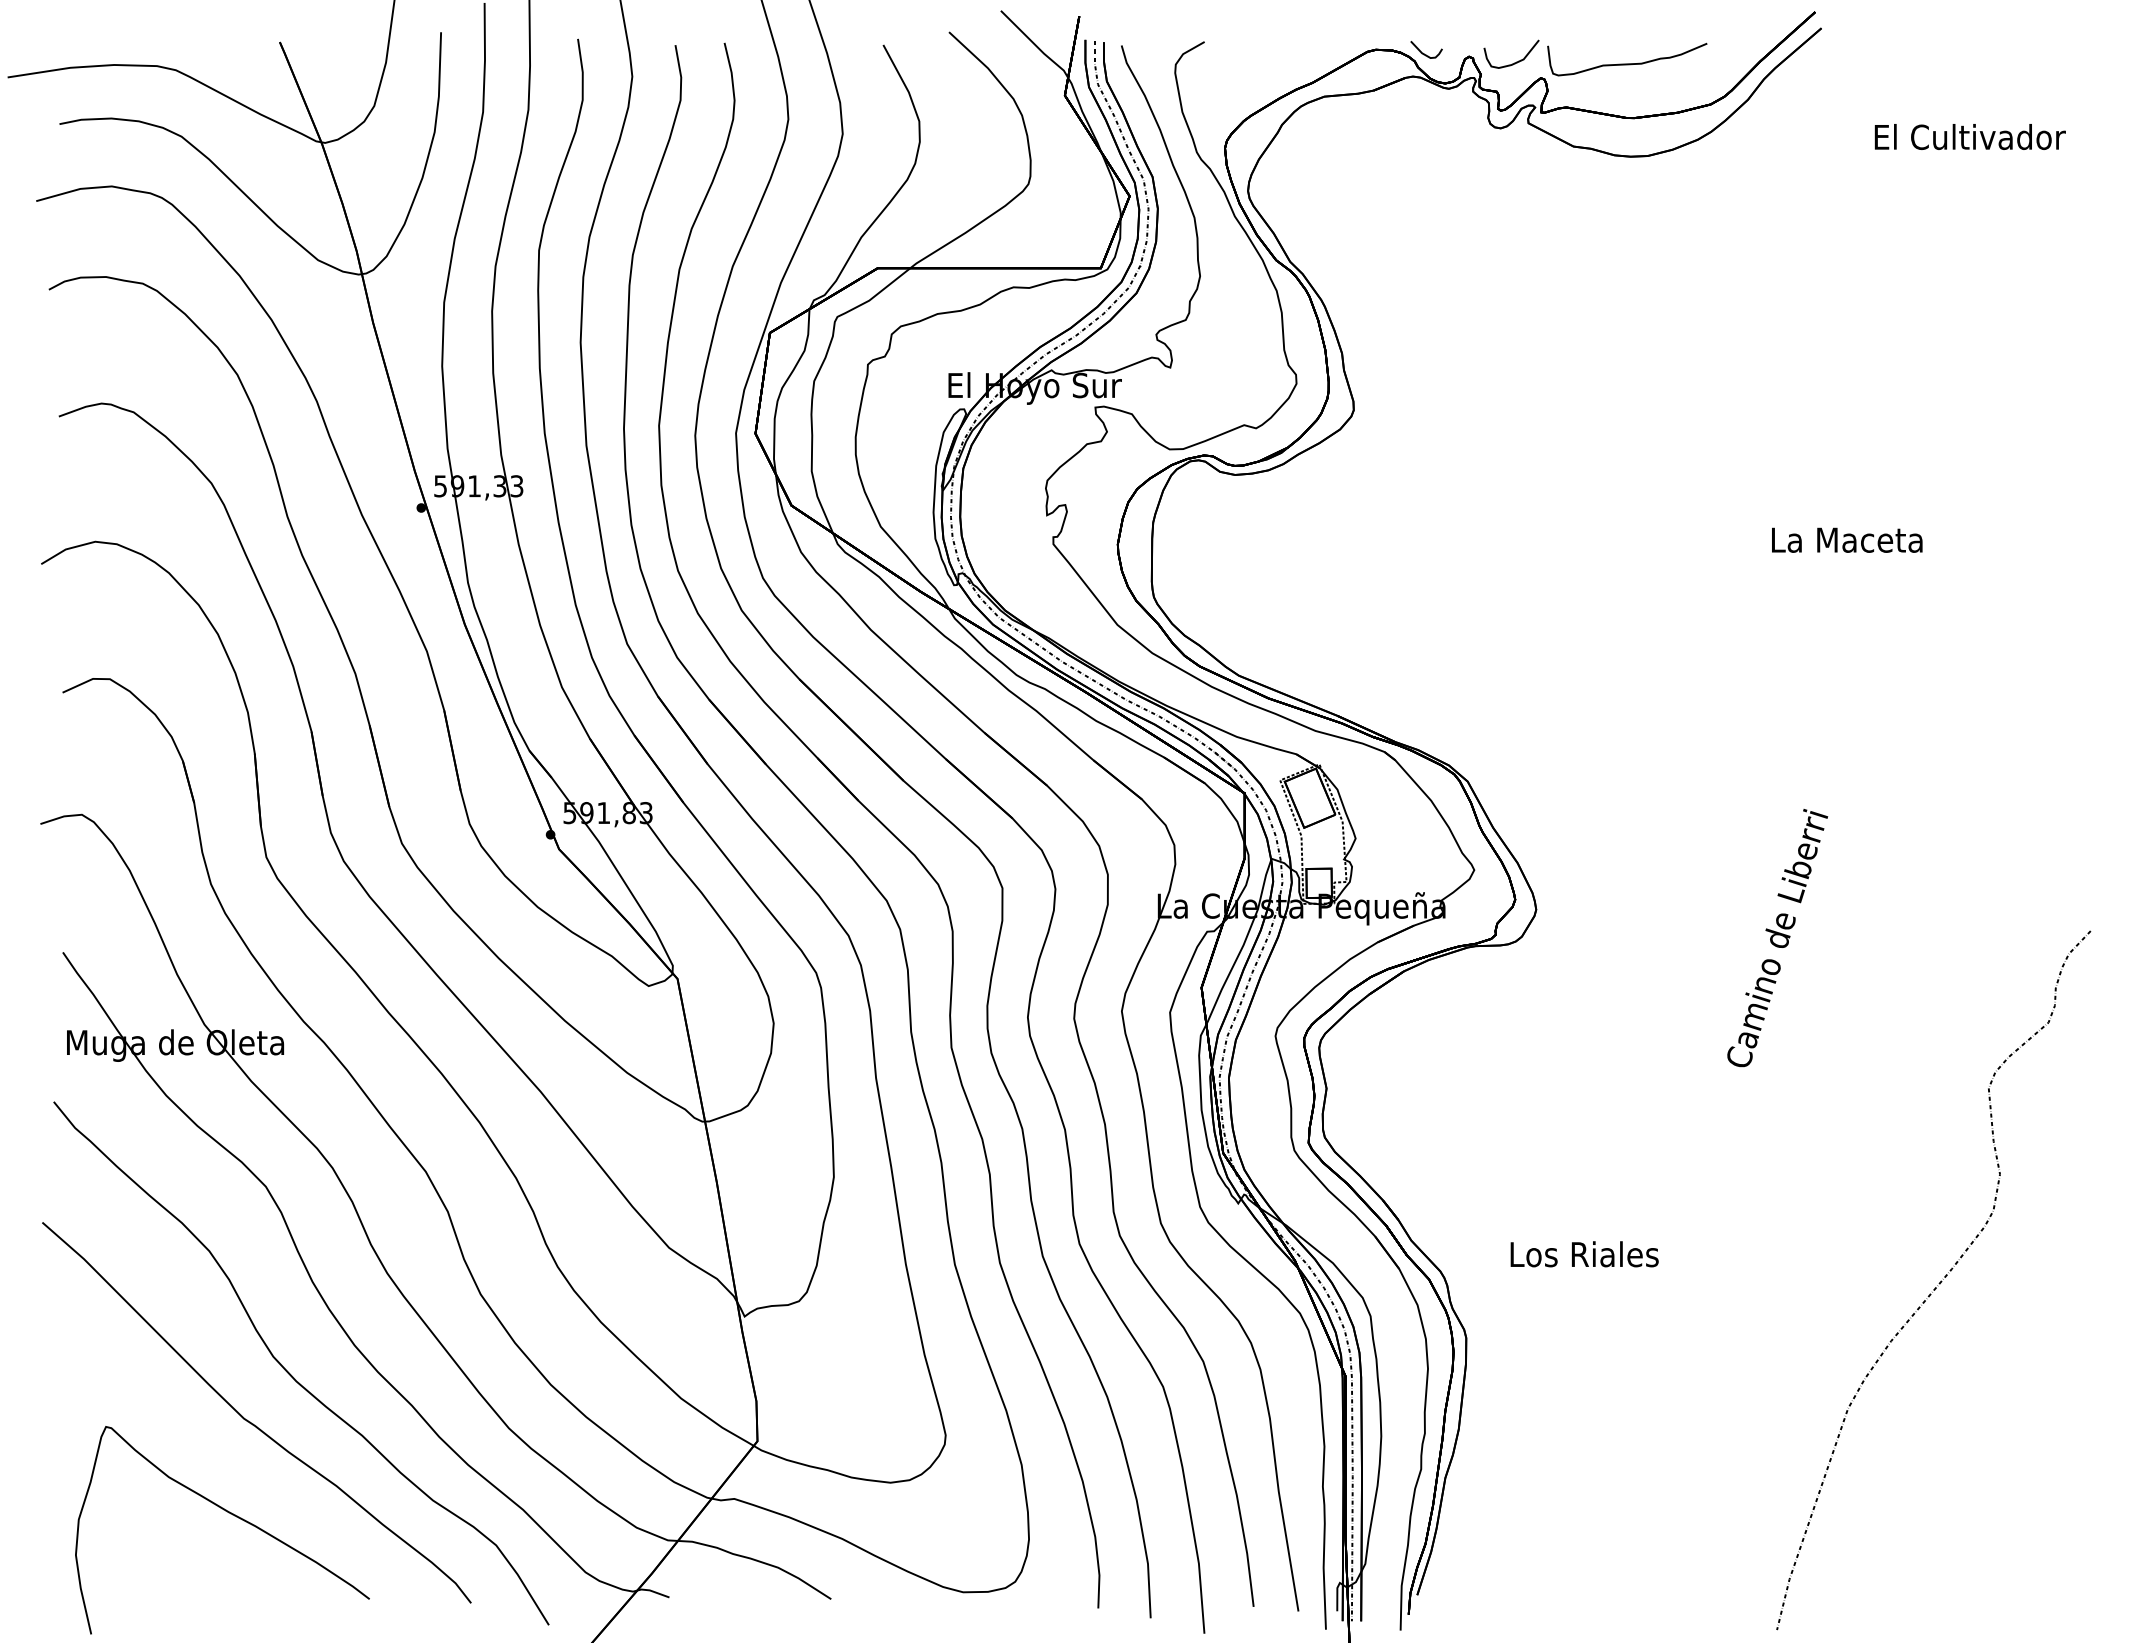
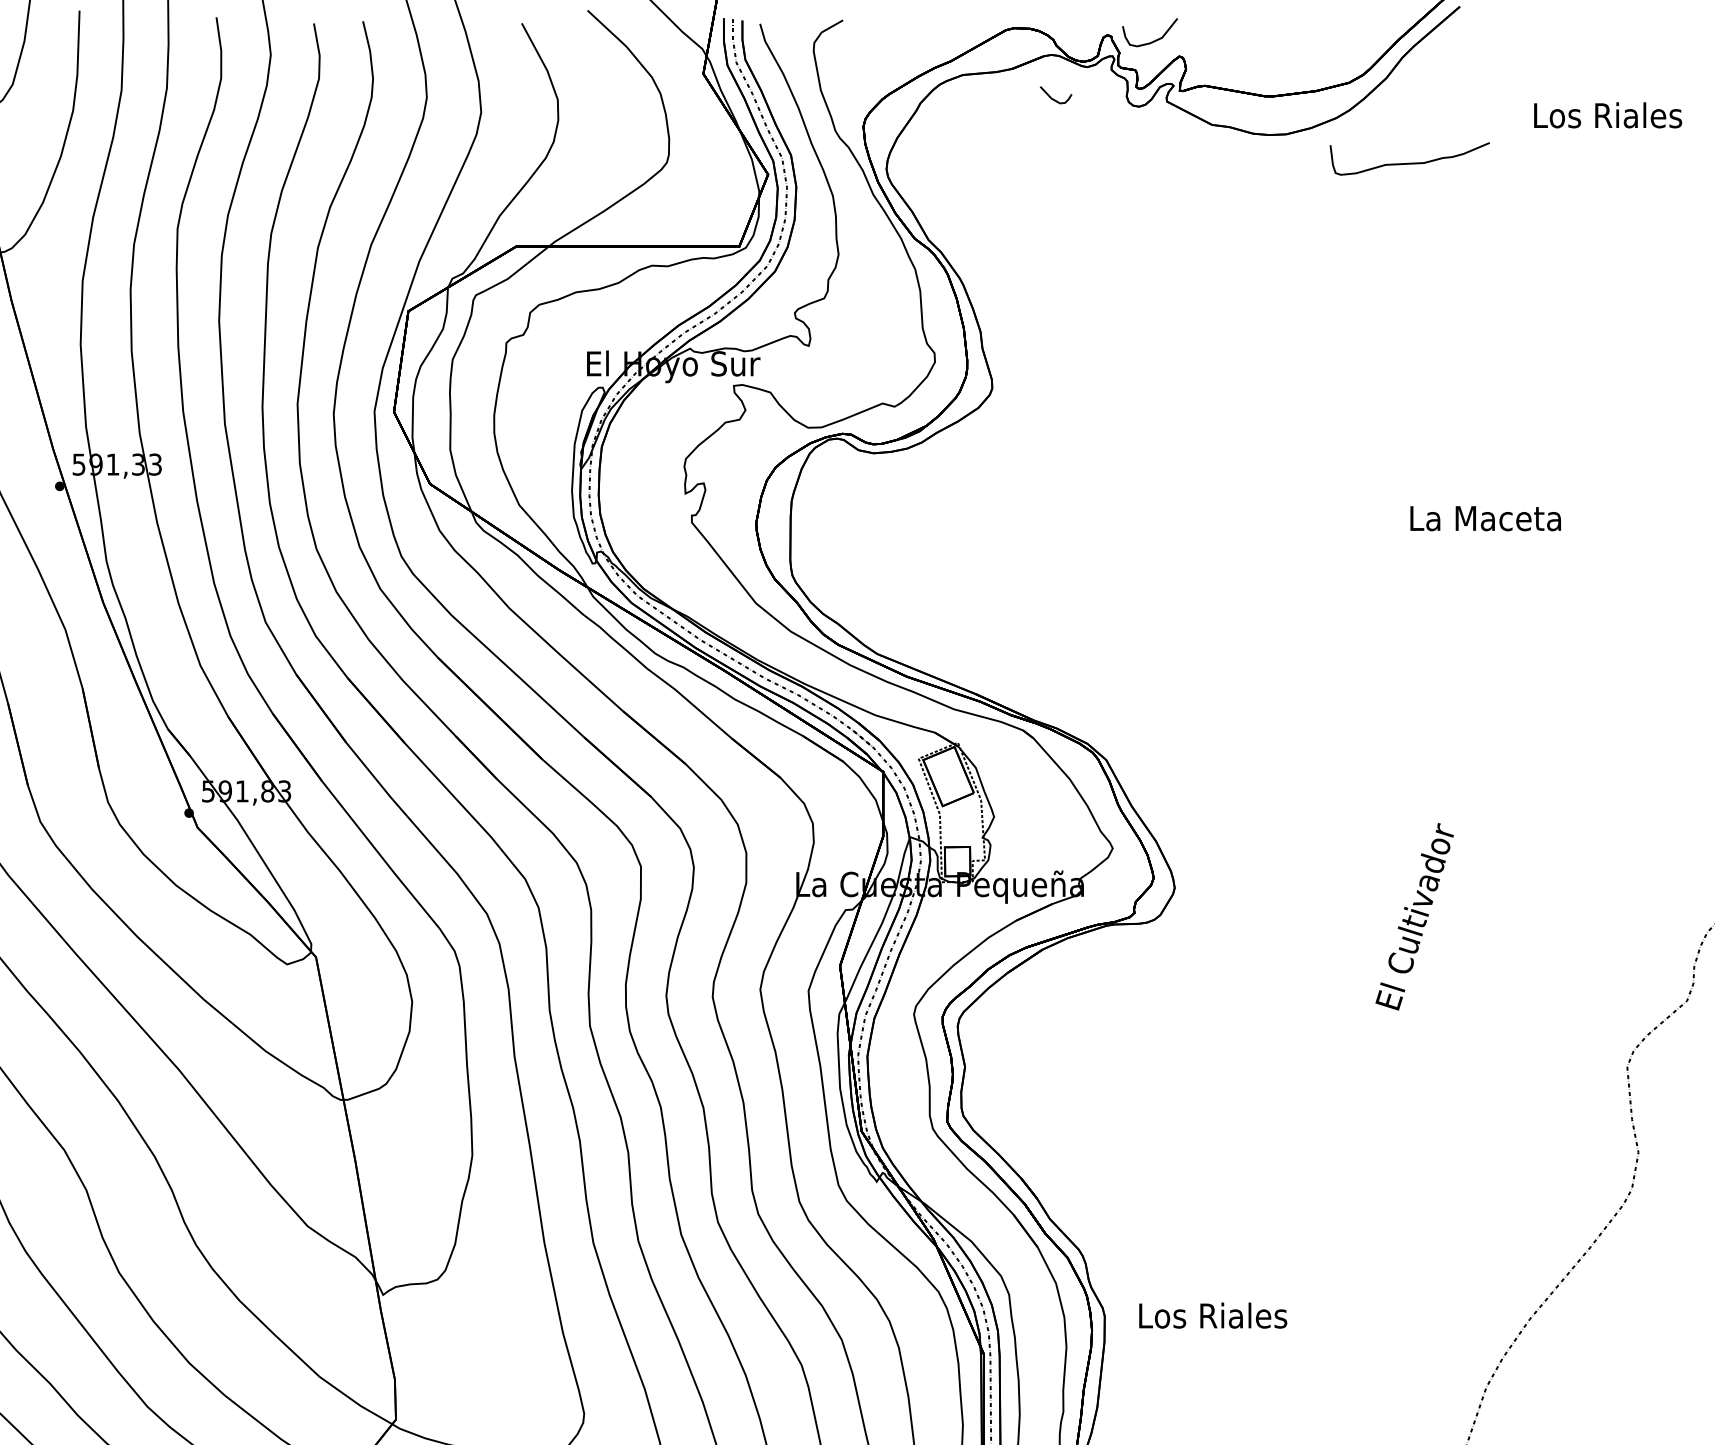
curve: (1424, 53) -> (1053, 98), moved
curve: (1627, 63) -> (1409, 162), moved
text: (1969, 137) -> (1607, 115), El Cultivador -> Los Riales
text: (1777, 938) -> (1415, 916), Camino de Liberri -> El Cultivador
text: (1584, 1254) -> (1212, 1315), moved

